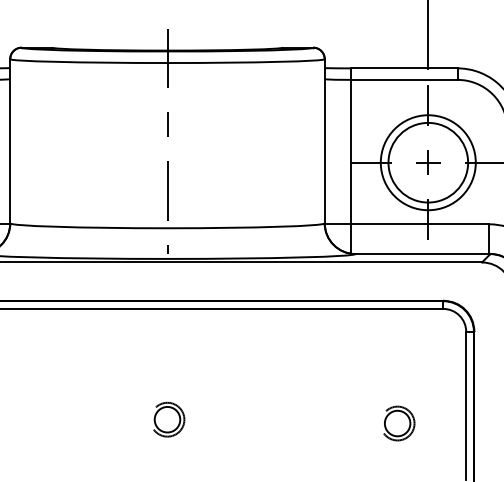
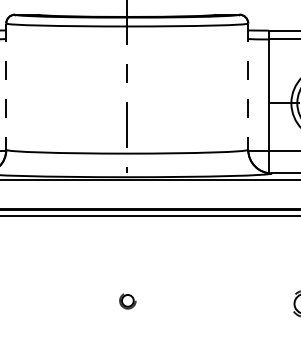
line: (10, 141) -> (6, 86), solid -> dashed
line: (324, 141) -> (248, 86), solid -> dashed
part: (169, 419) -> (128, 300), size x0.6

